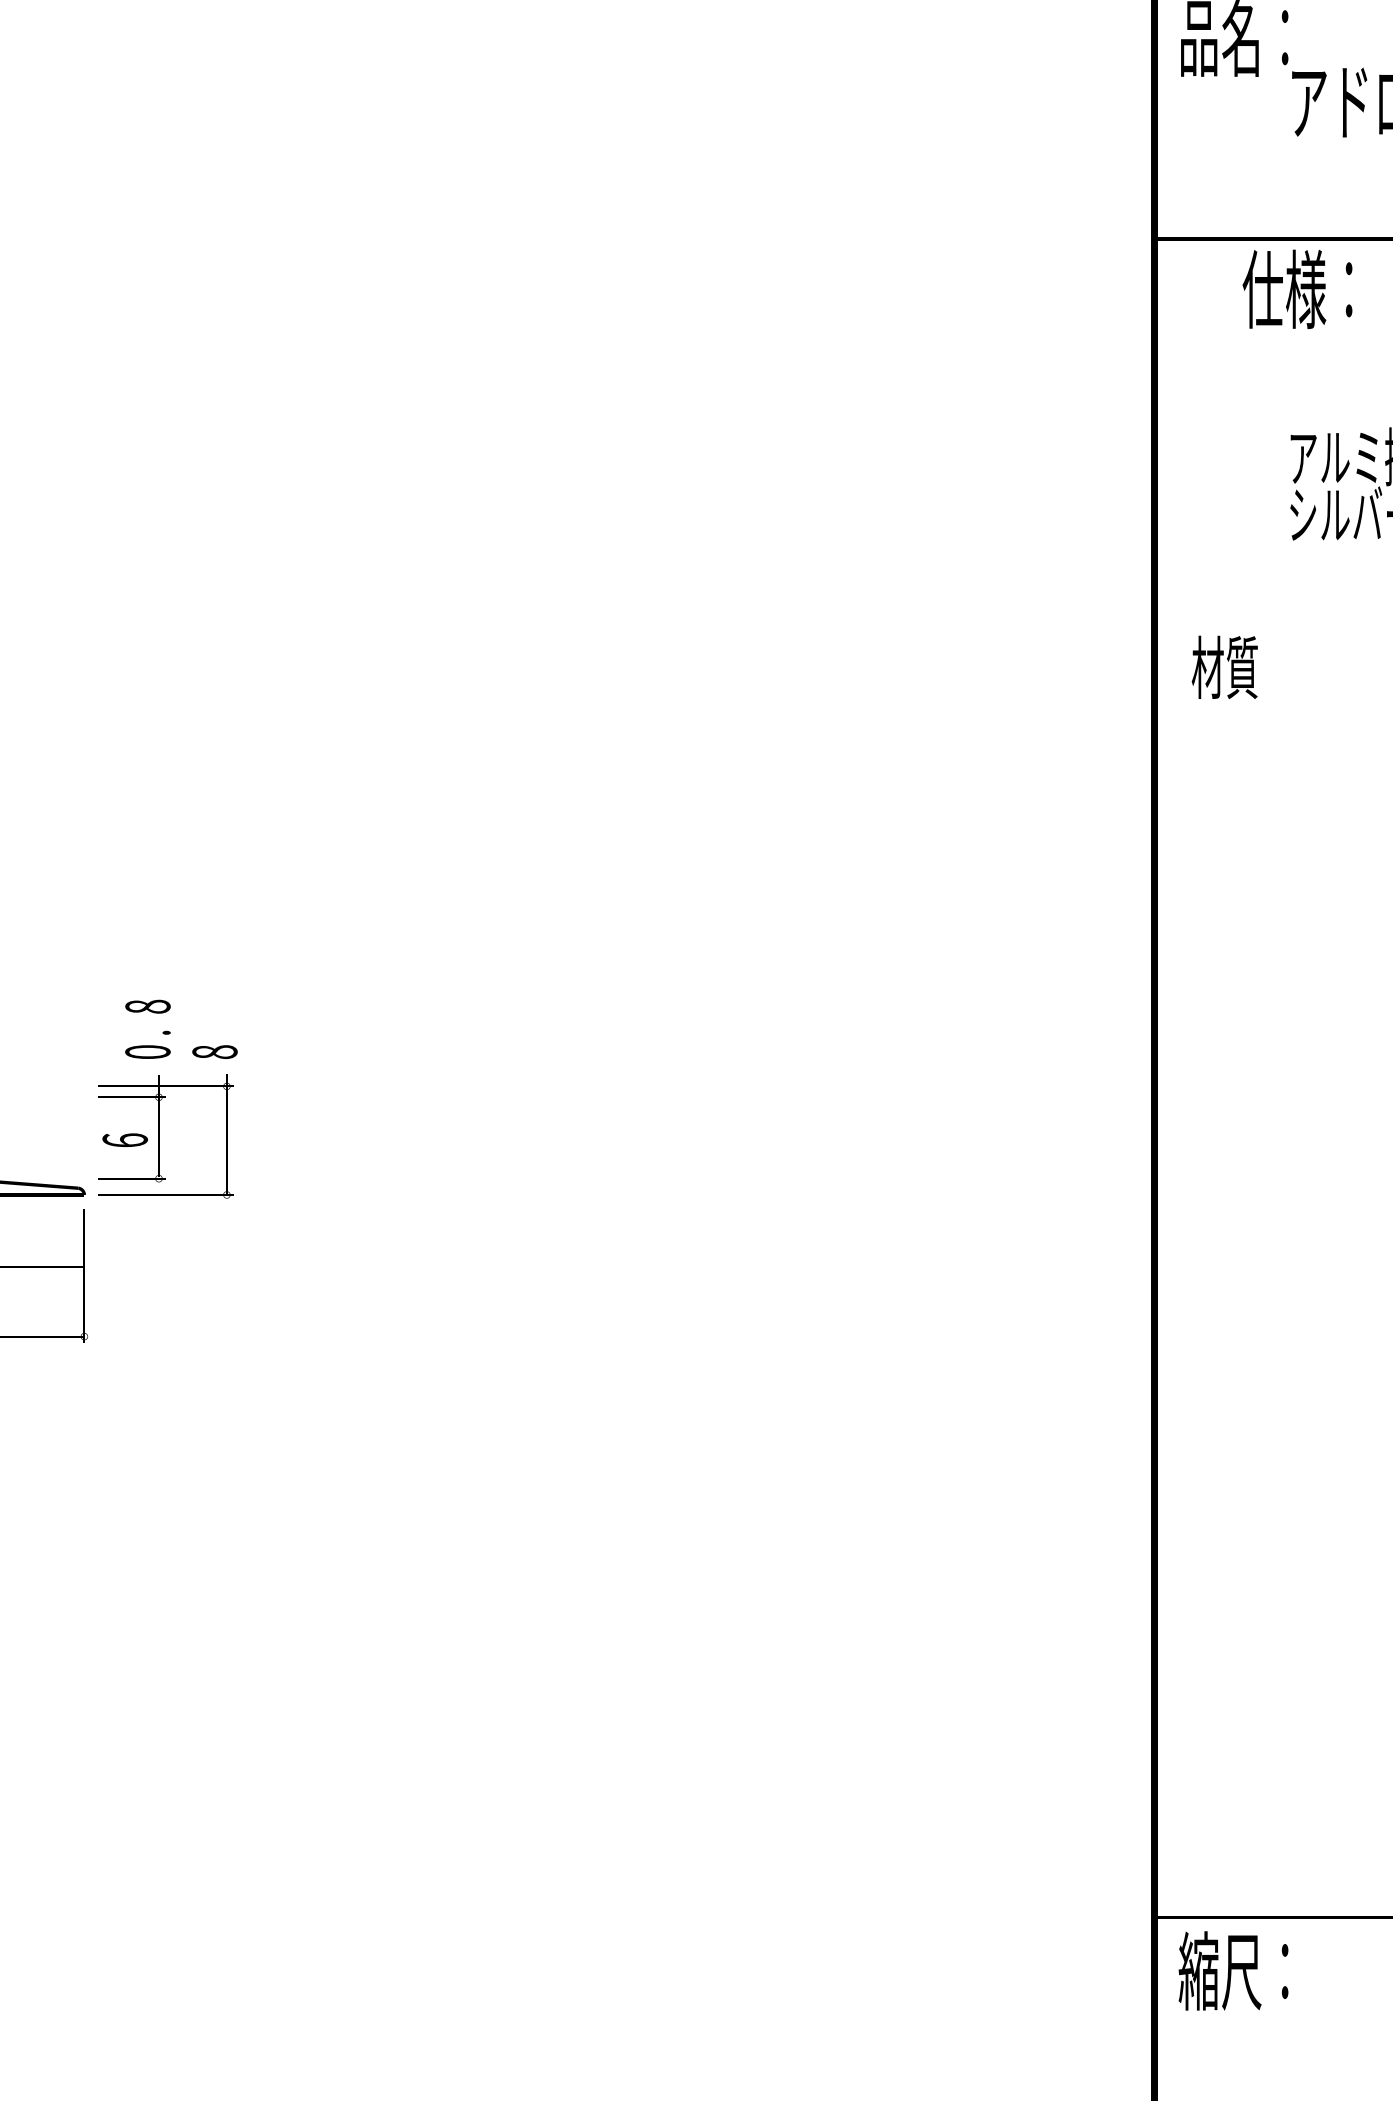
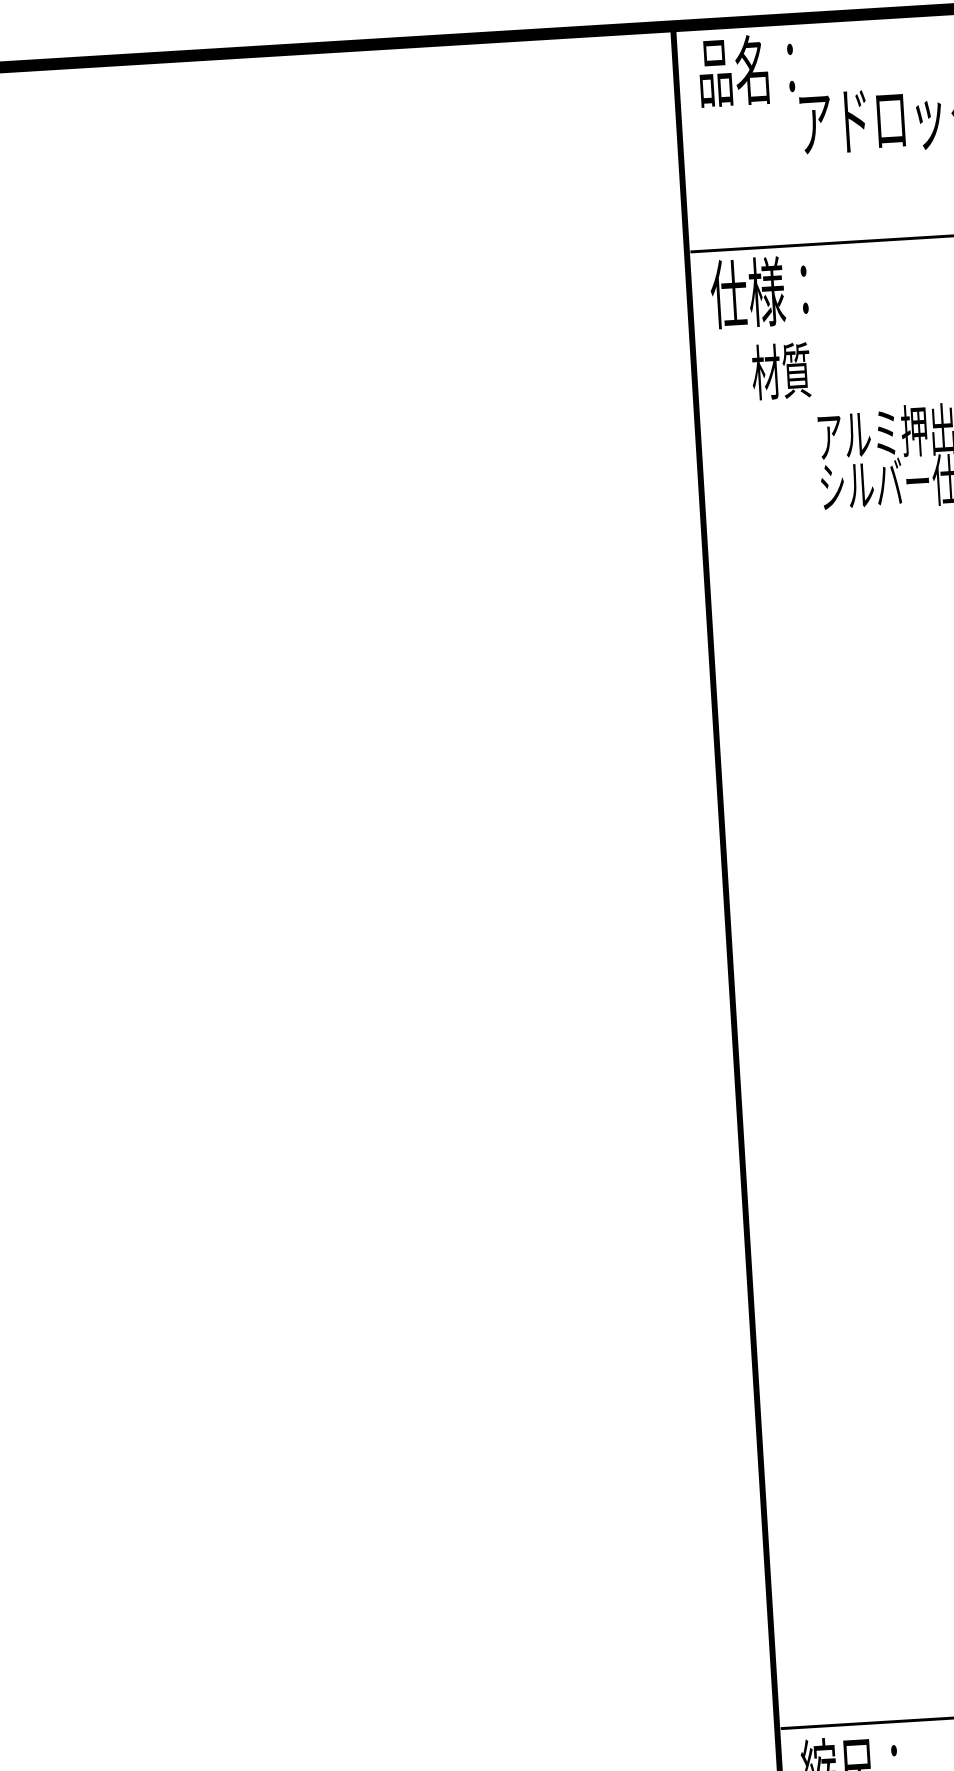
text: (1297, 288) -> (759, 291), moved
text: (1224, 666) -> (780, 370), moved

